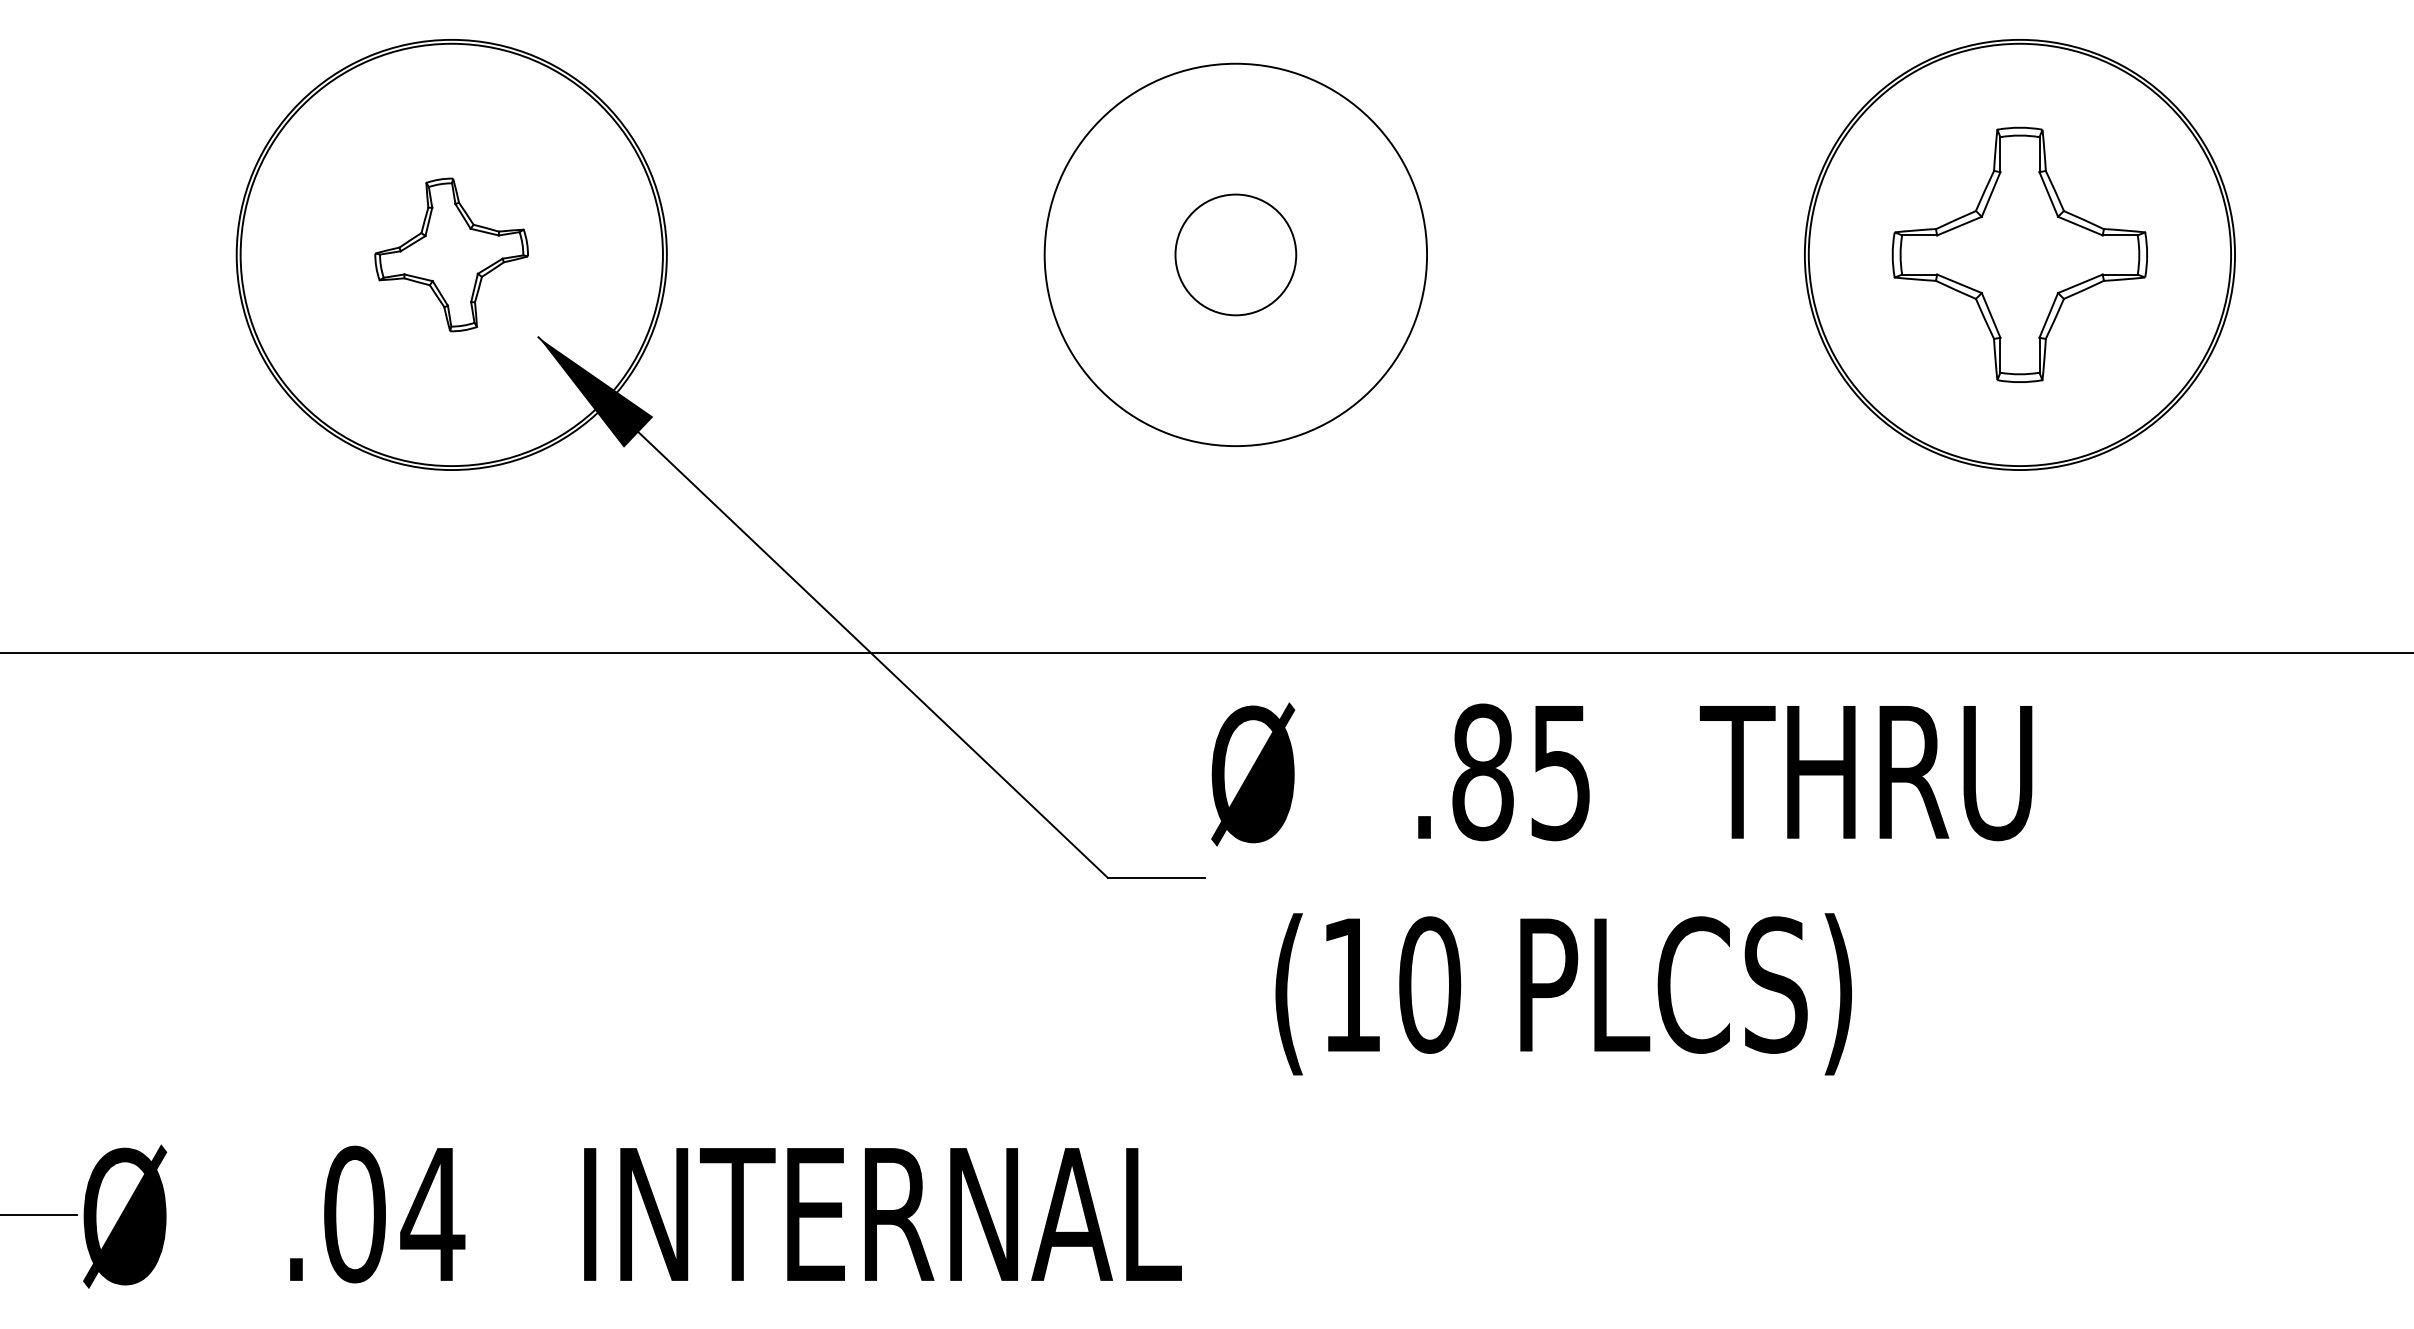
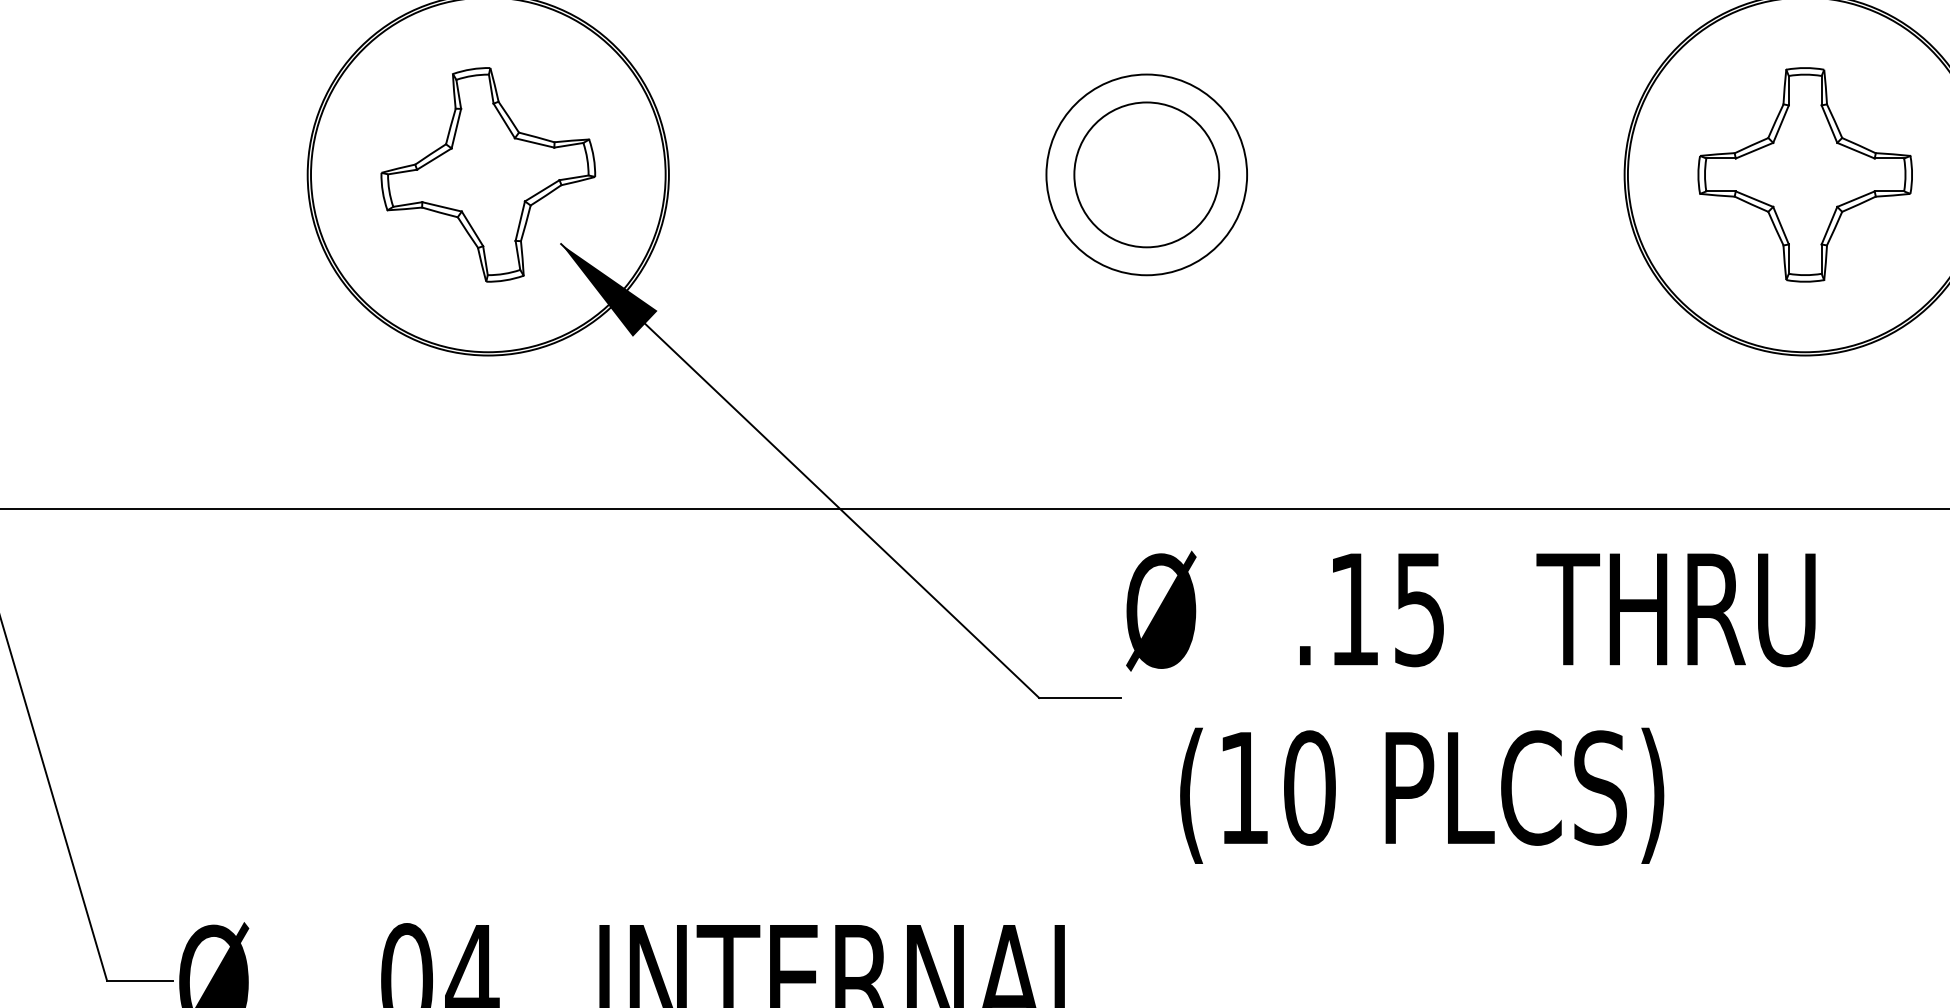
part: (451, 254) -> (488, 174), size x1.67
circle: (1235, 254) -> (1146, 174), size x0.62
circle: (1235, 254) -> (1146, 174), size x1.43
text: (1482, 772) -> (1353, 609), .85 -> .15

